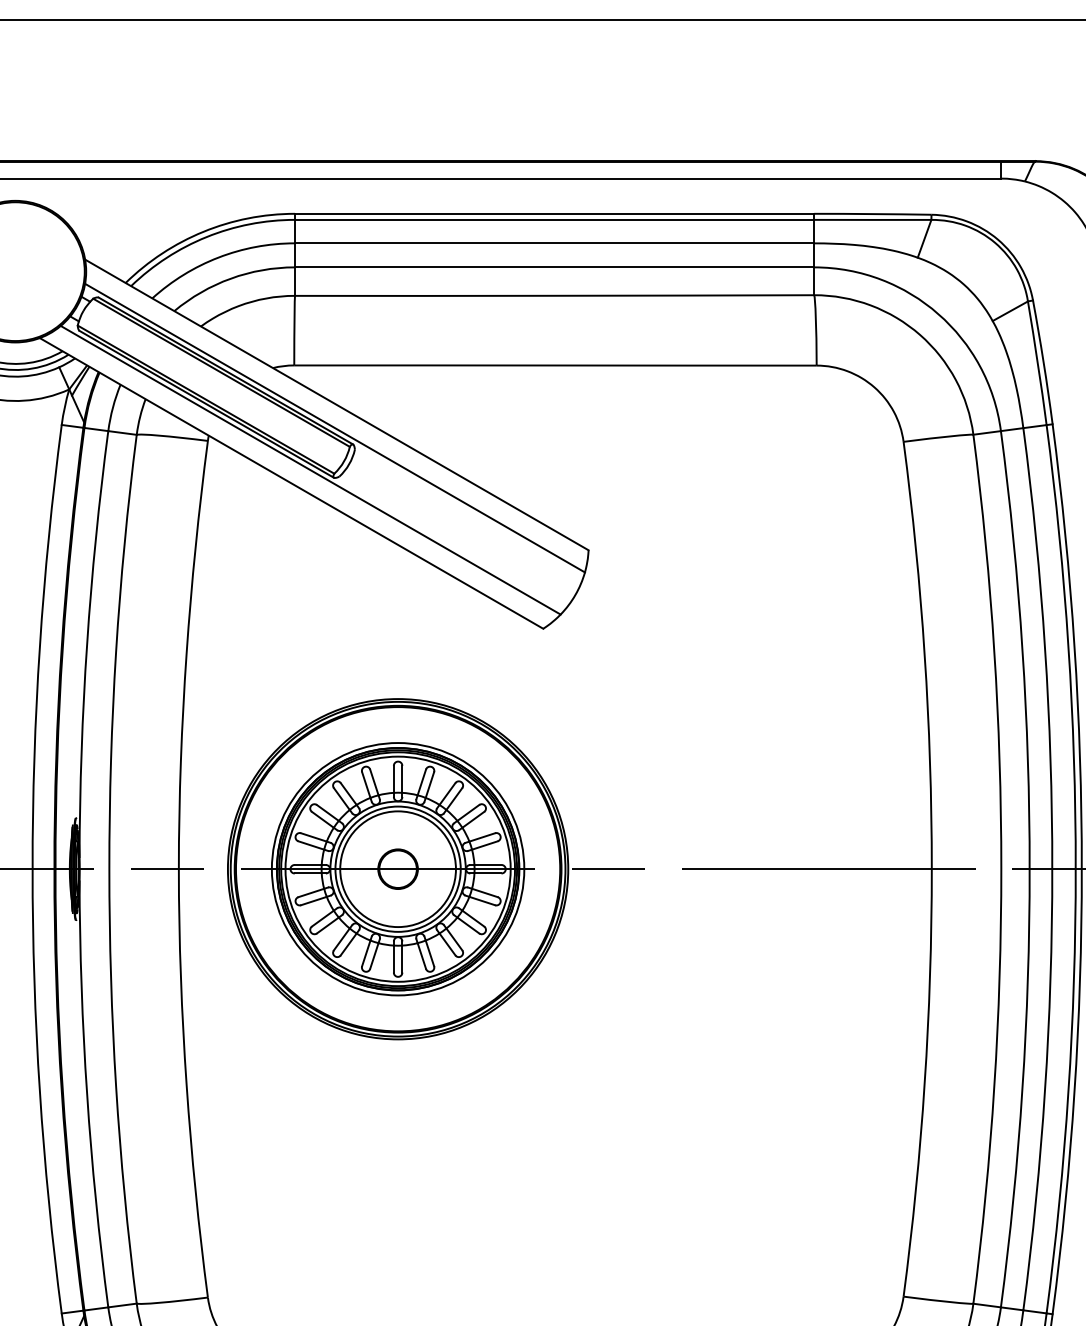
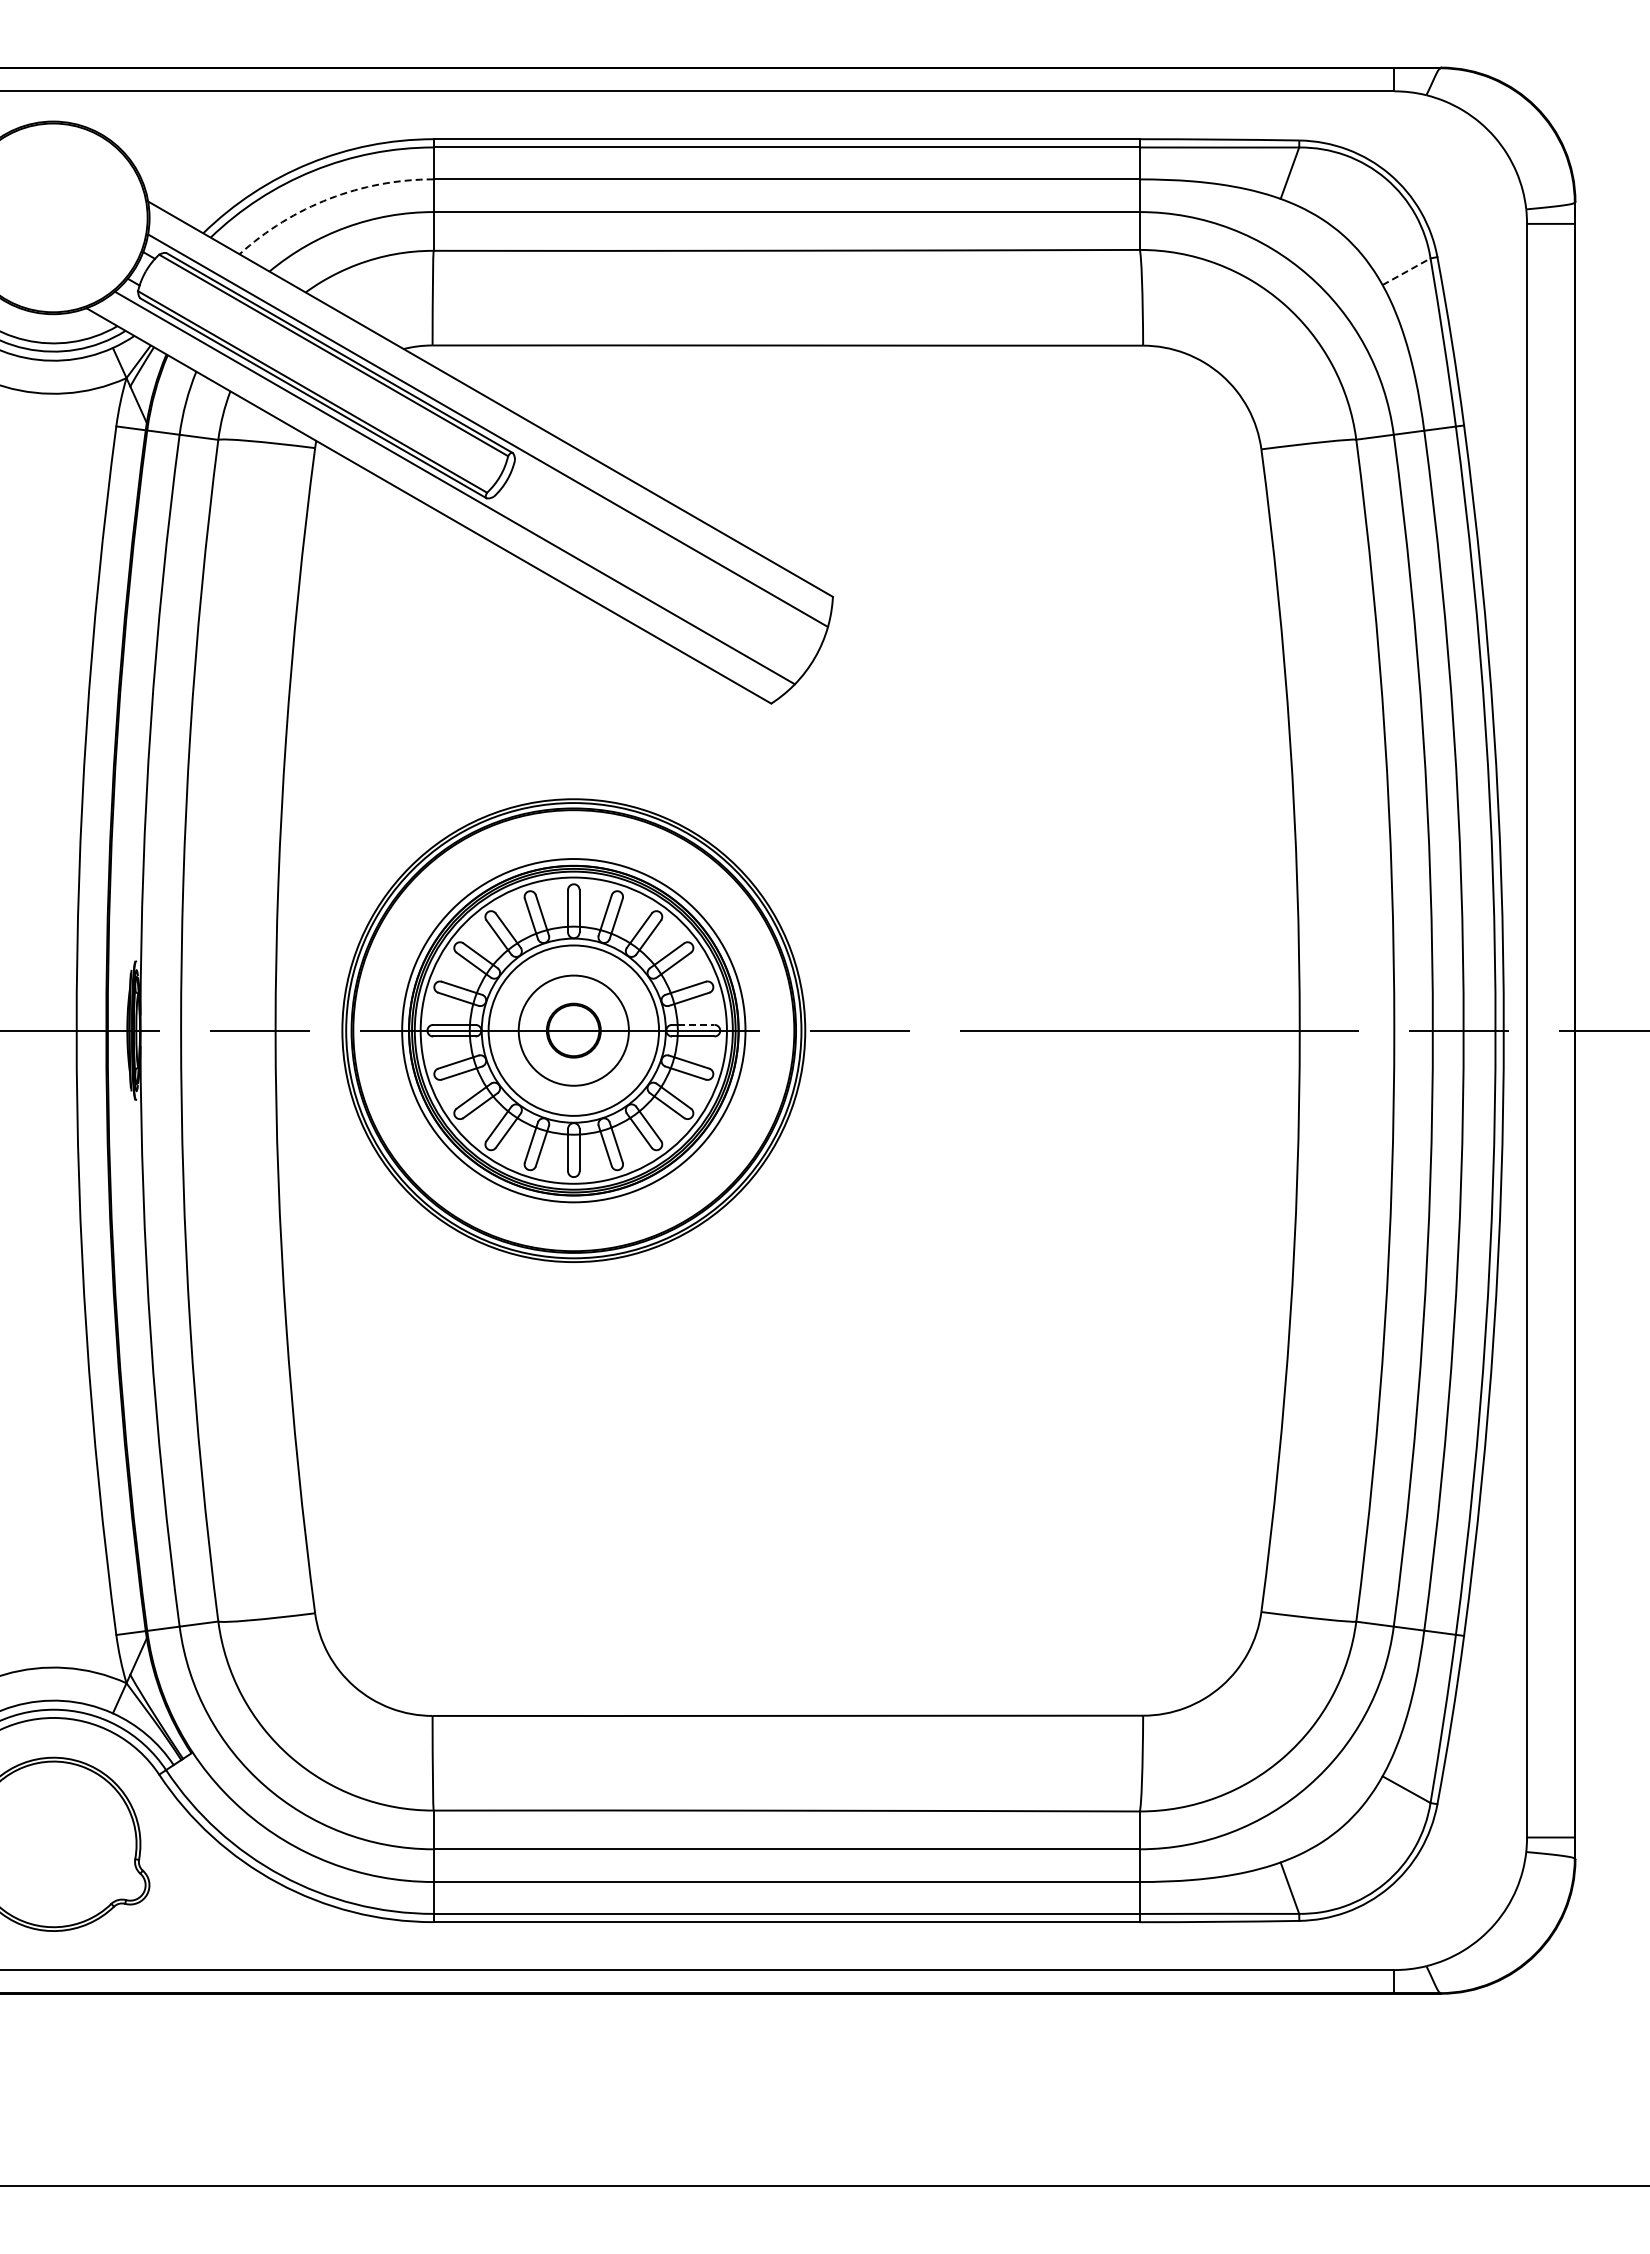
arc: (218, 257) -> (329, 198), solid -> dashed
line: (1011, 311) -> (1407, 271), solid -> dashed
line: (488, 864) -> (696, 1024), solid -> dashed
circle: (397, 869) -> (573, 1030), size x0.7

